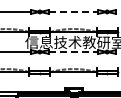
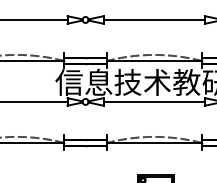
line: (73, 11) -> (154, 18), dashed -> solid
line: (73, 52) -> (154, 102), dashed -> solid

